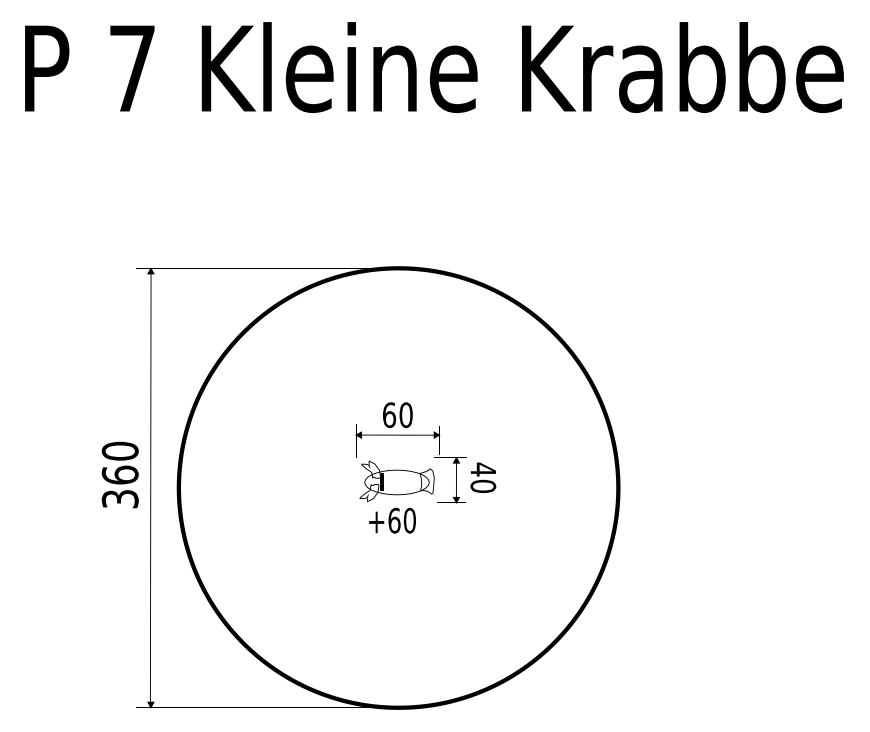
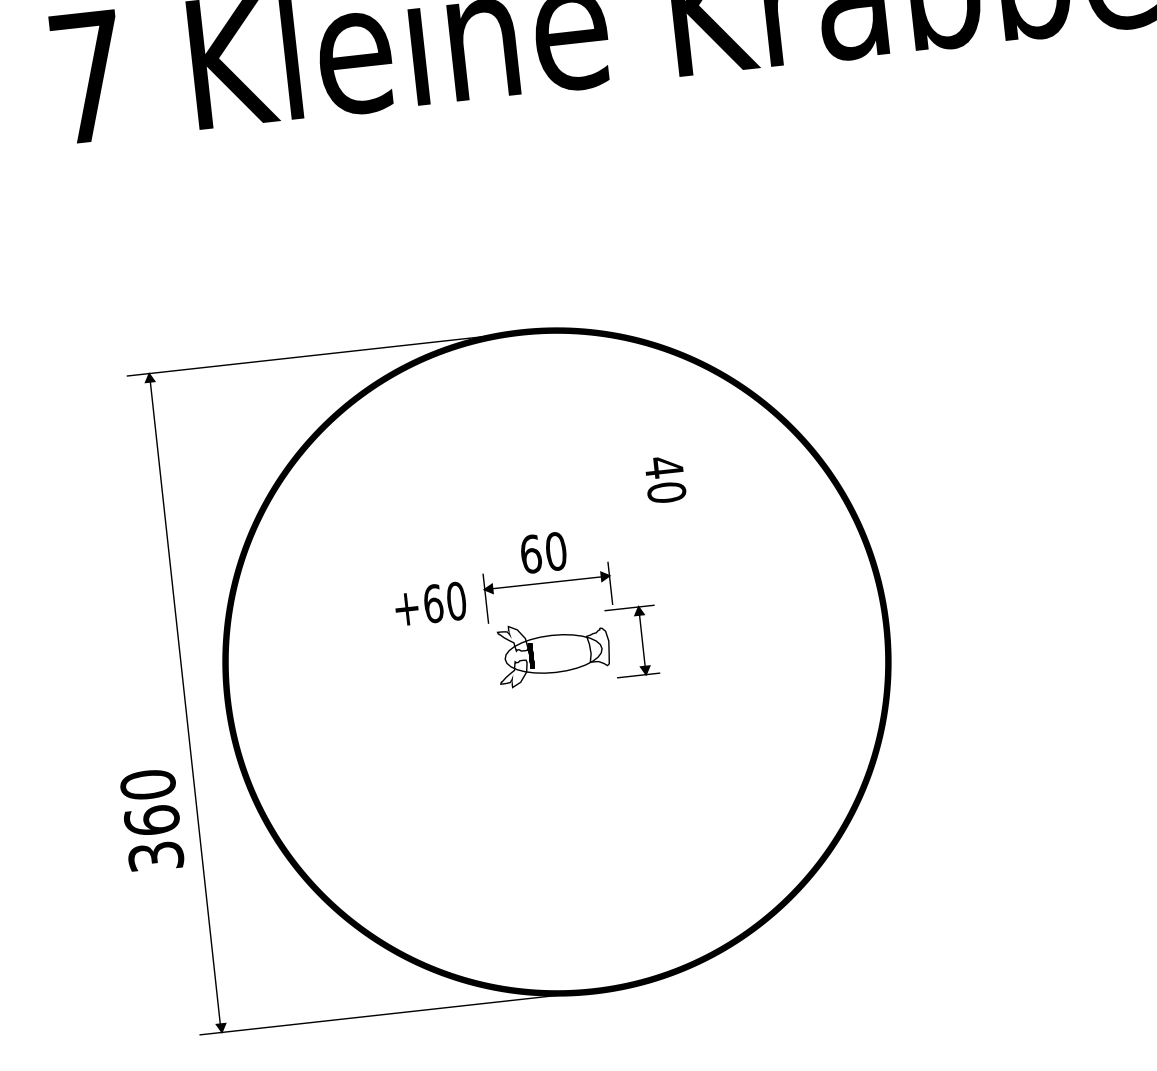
text: (119, 474) -> (150, 819), moved
text: (483, 477) -> (665, 479), moved
text: (392, 520) -> (430, 603), moved

